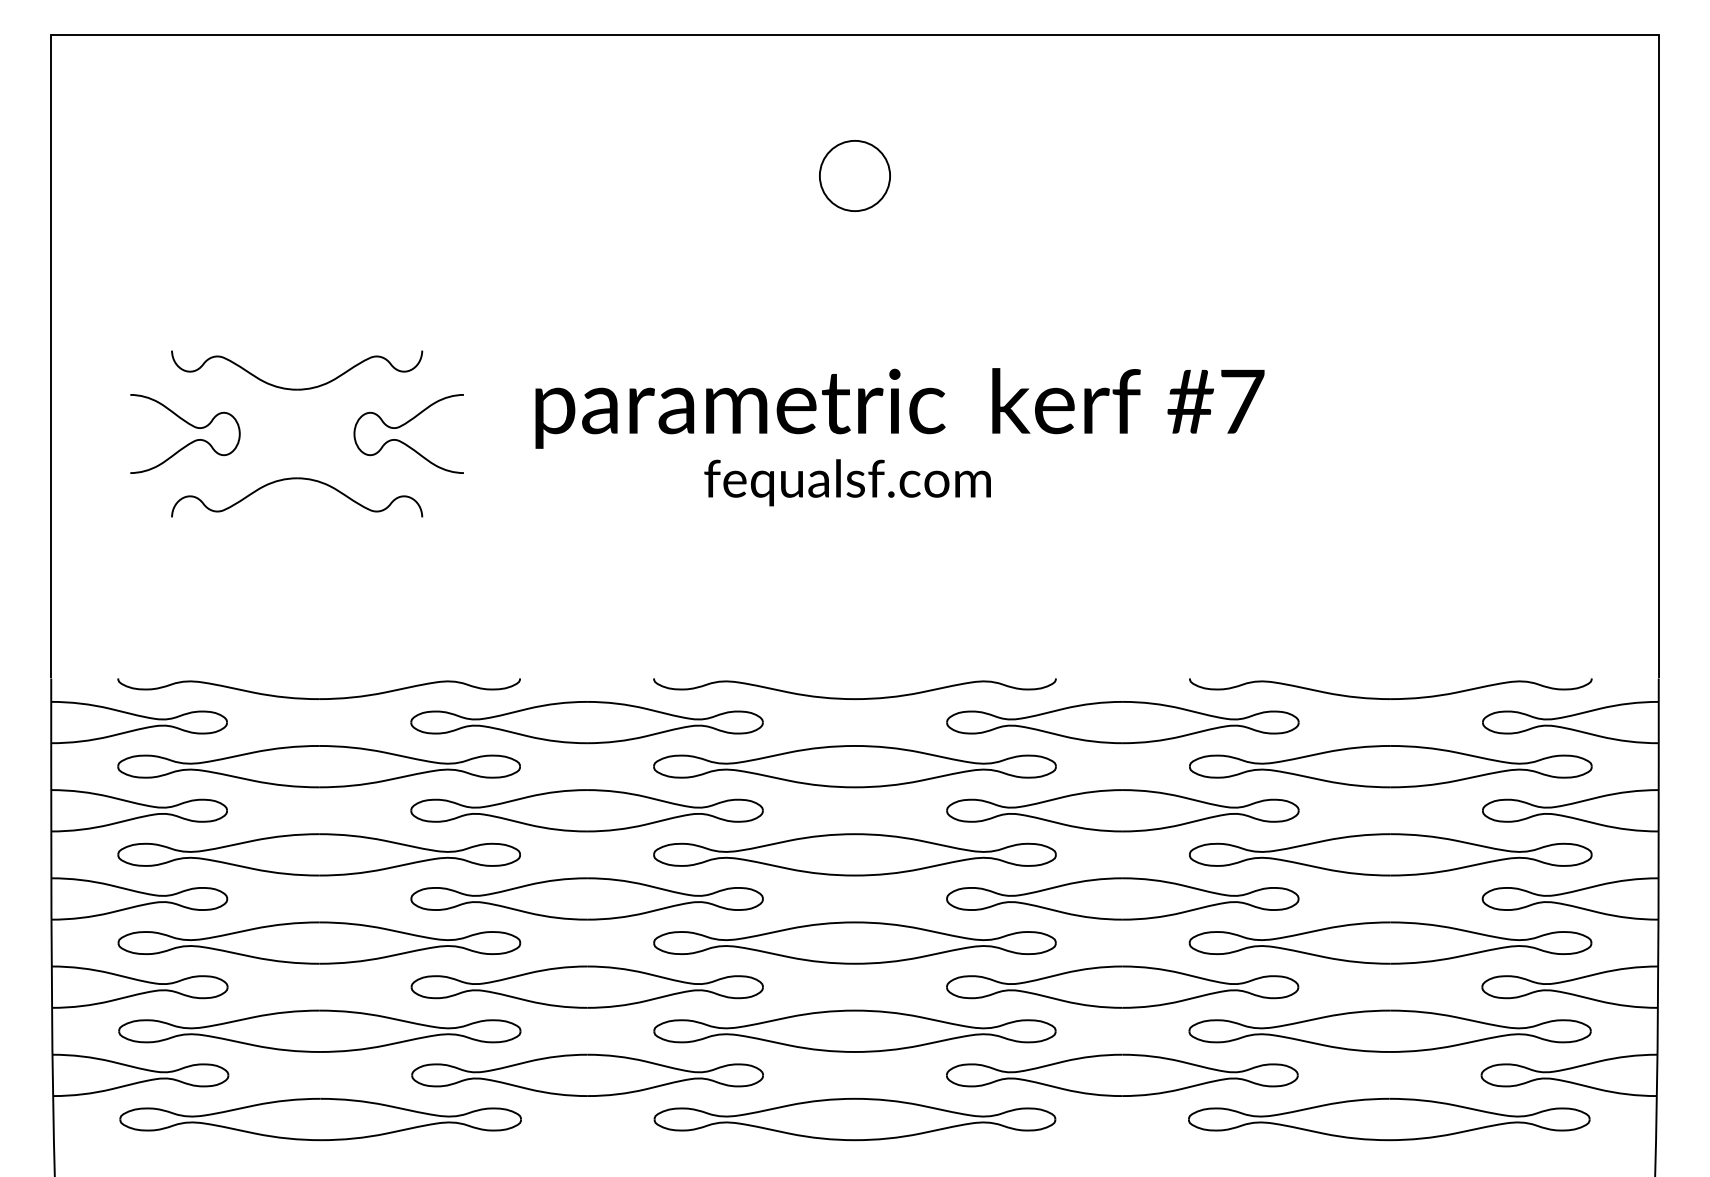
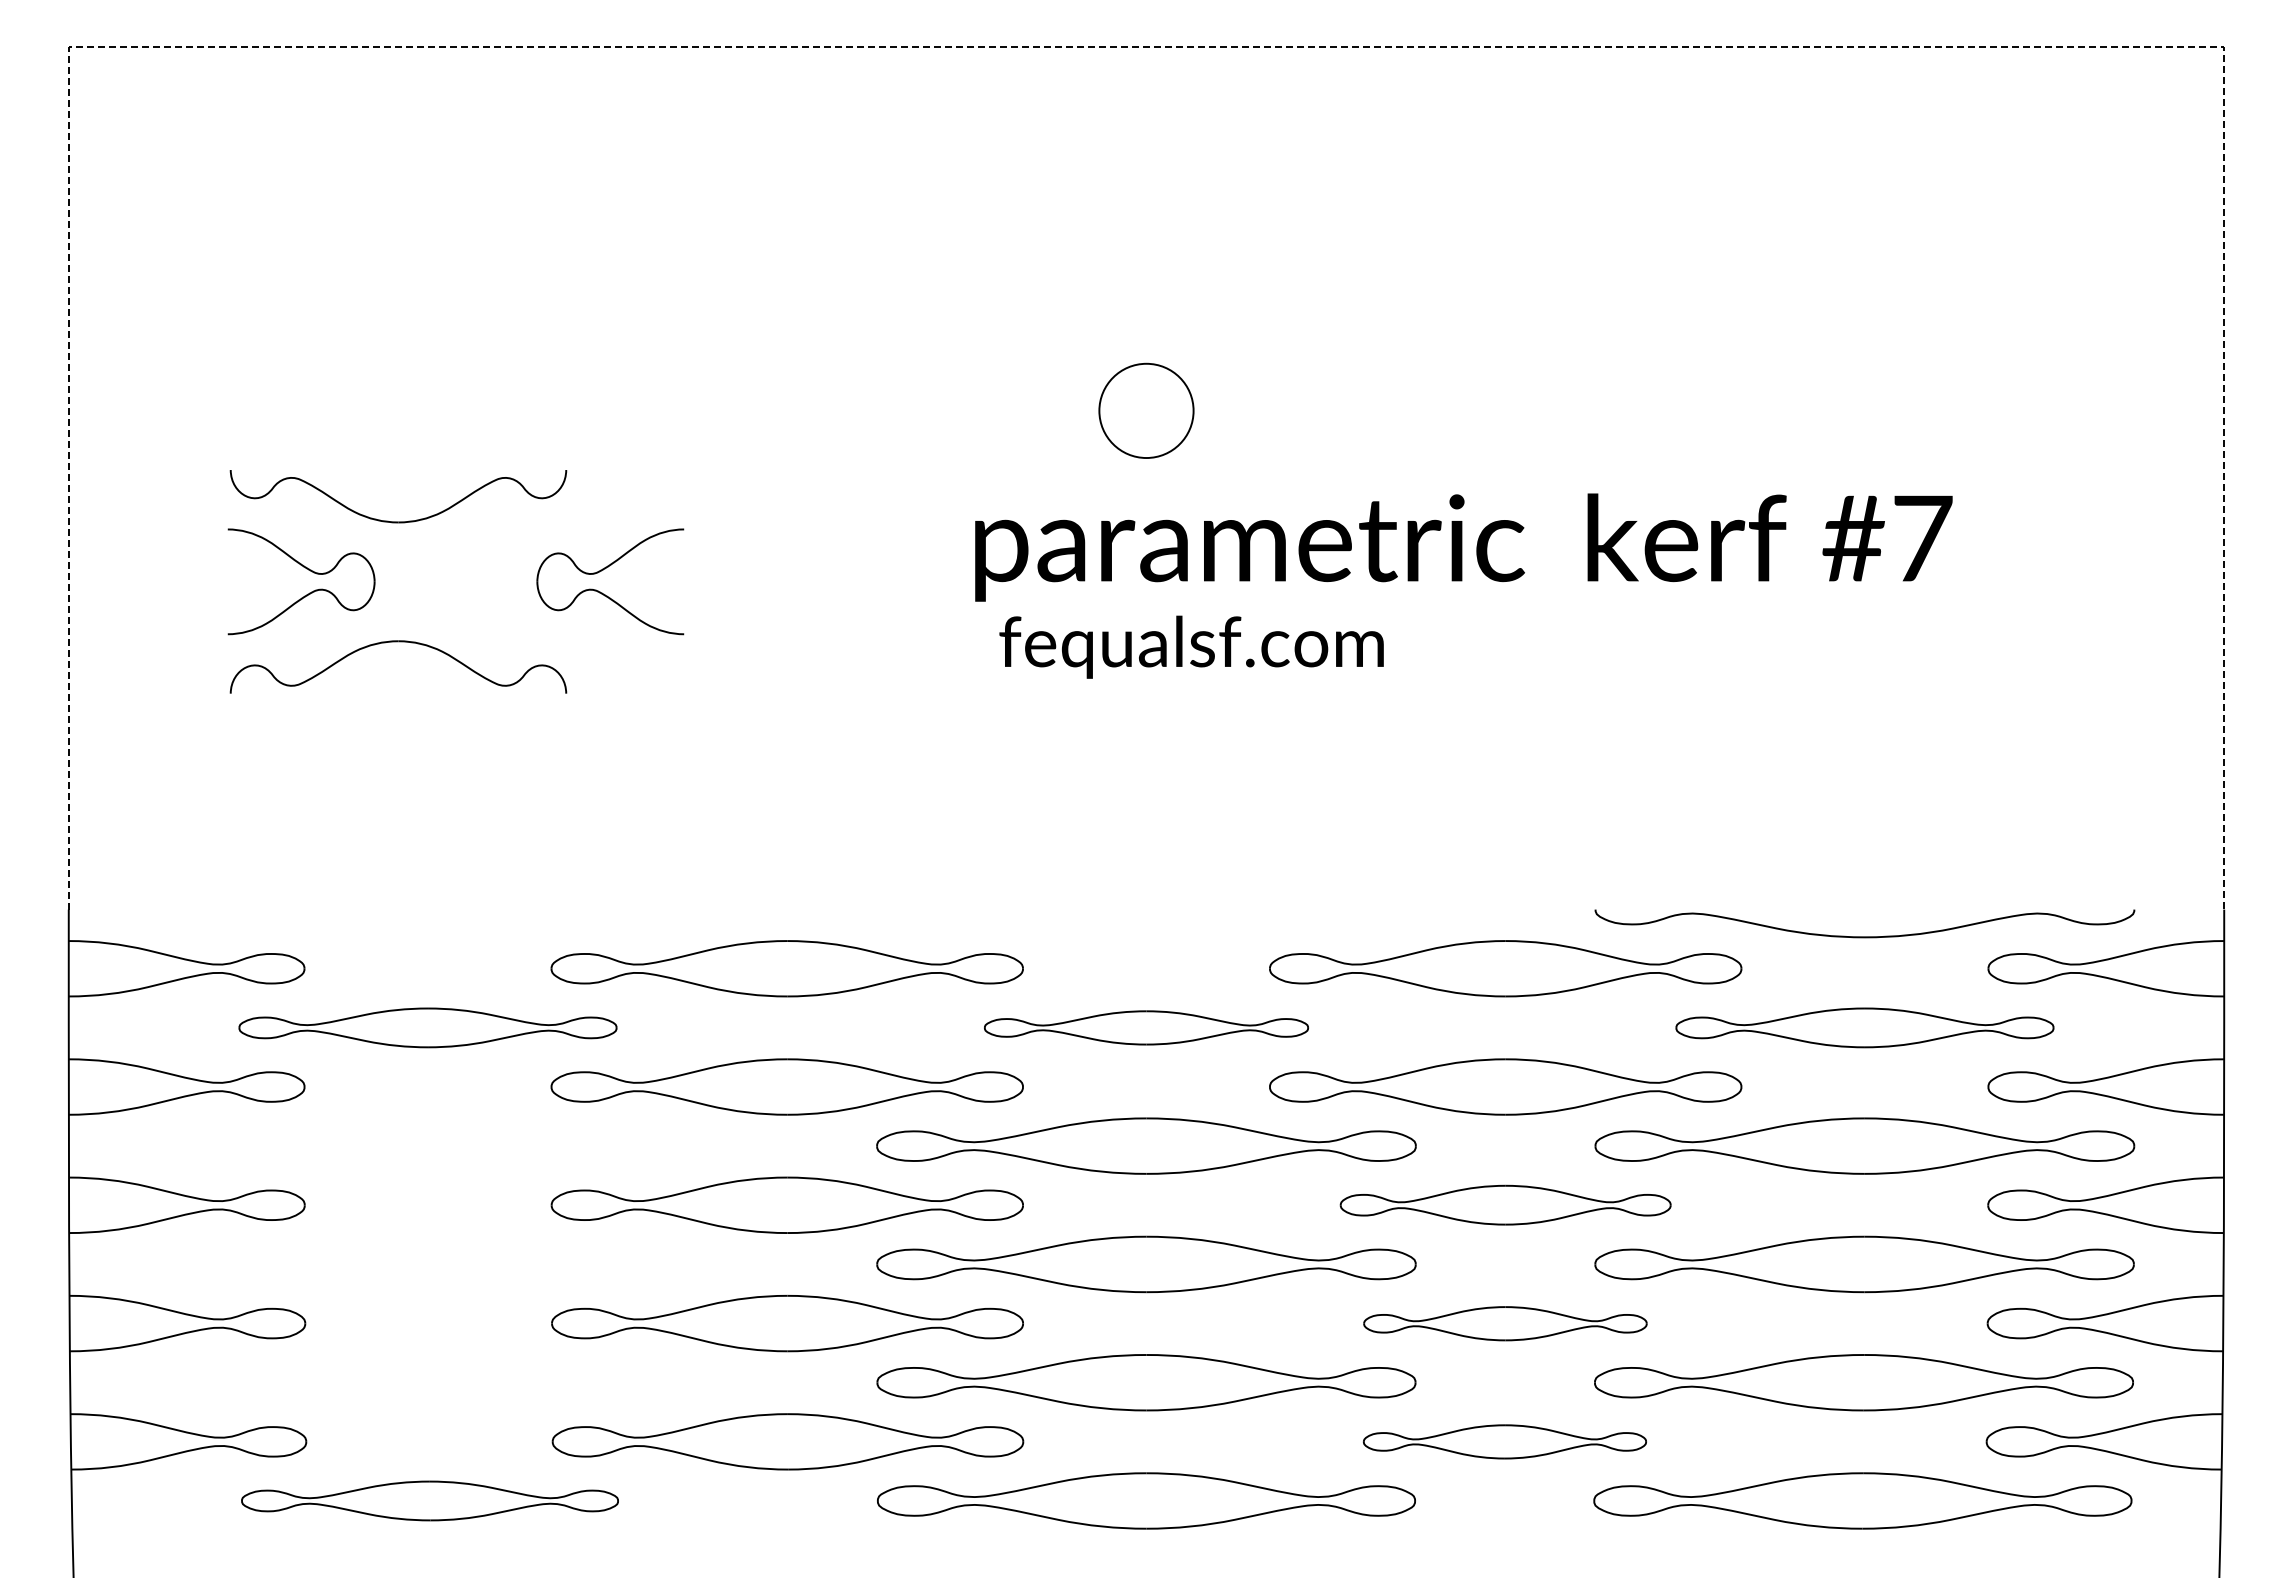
line: (855, 35) -> (1146, 47), solid -> dashed
part: (855, 175) -> (1146, 410), moved
text: (899, 408) -> (1463, 547), moved
part: (189, 424) -> (306, 569), moved
part: (405, 424) -> (605, 569), moved
text: (847, 482) -> (1191, 646), moved
part: (318, 698) -> (427, 936), removed
part: (855, 698) -> (1146, 936), removed
part: (318, 766) -> (427, 1027), size x0.7
part: (855, 766) -> (1146, 1027), size x0.6
part: (1390, 766) -> (1864, 1027), size x0.7
part: (318, 854) -> (427, 1145), removed
part: (1122, 898) -> (1505, 1204), size x0.7
part: (319, 943) -> (428, 1264), removed
part: (1122, 987) -> (1505, 1323), size x0.6
part: (319, 1031) -> (428, 1382), removed
part: (1121, 1075) -> (1504, 1441), size x0.6
part: (320, 1119) -> (429, 1500), size x0.7

